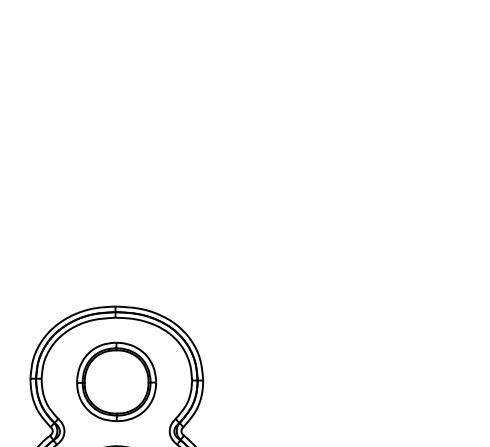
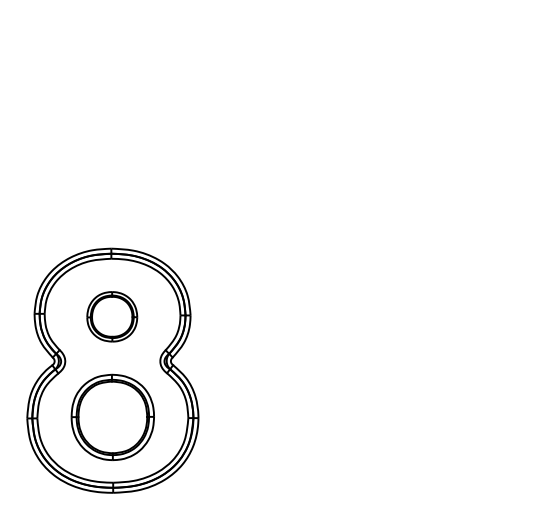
part: (115, 381) -> (111, 316), size x0.7

